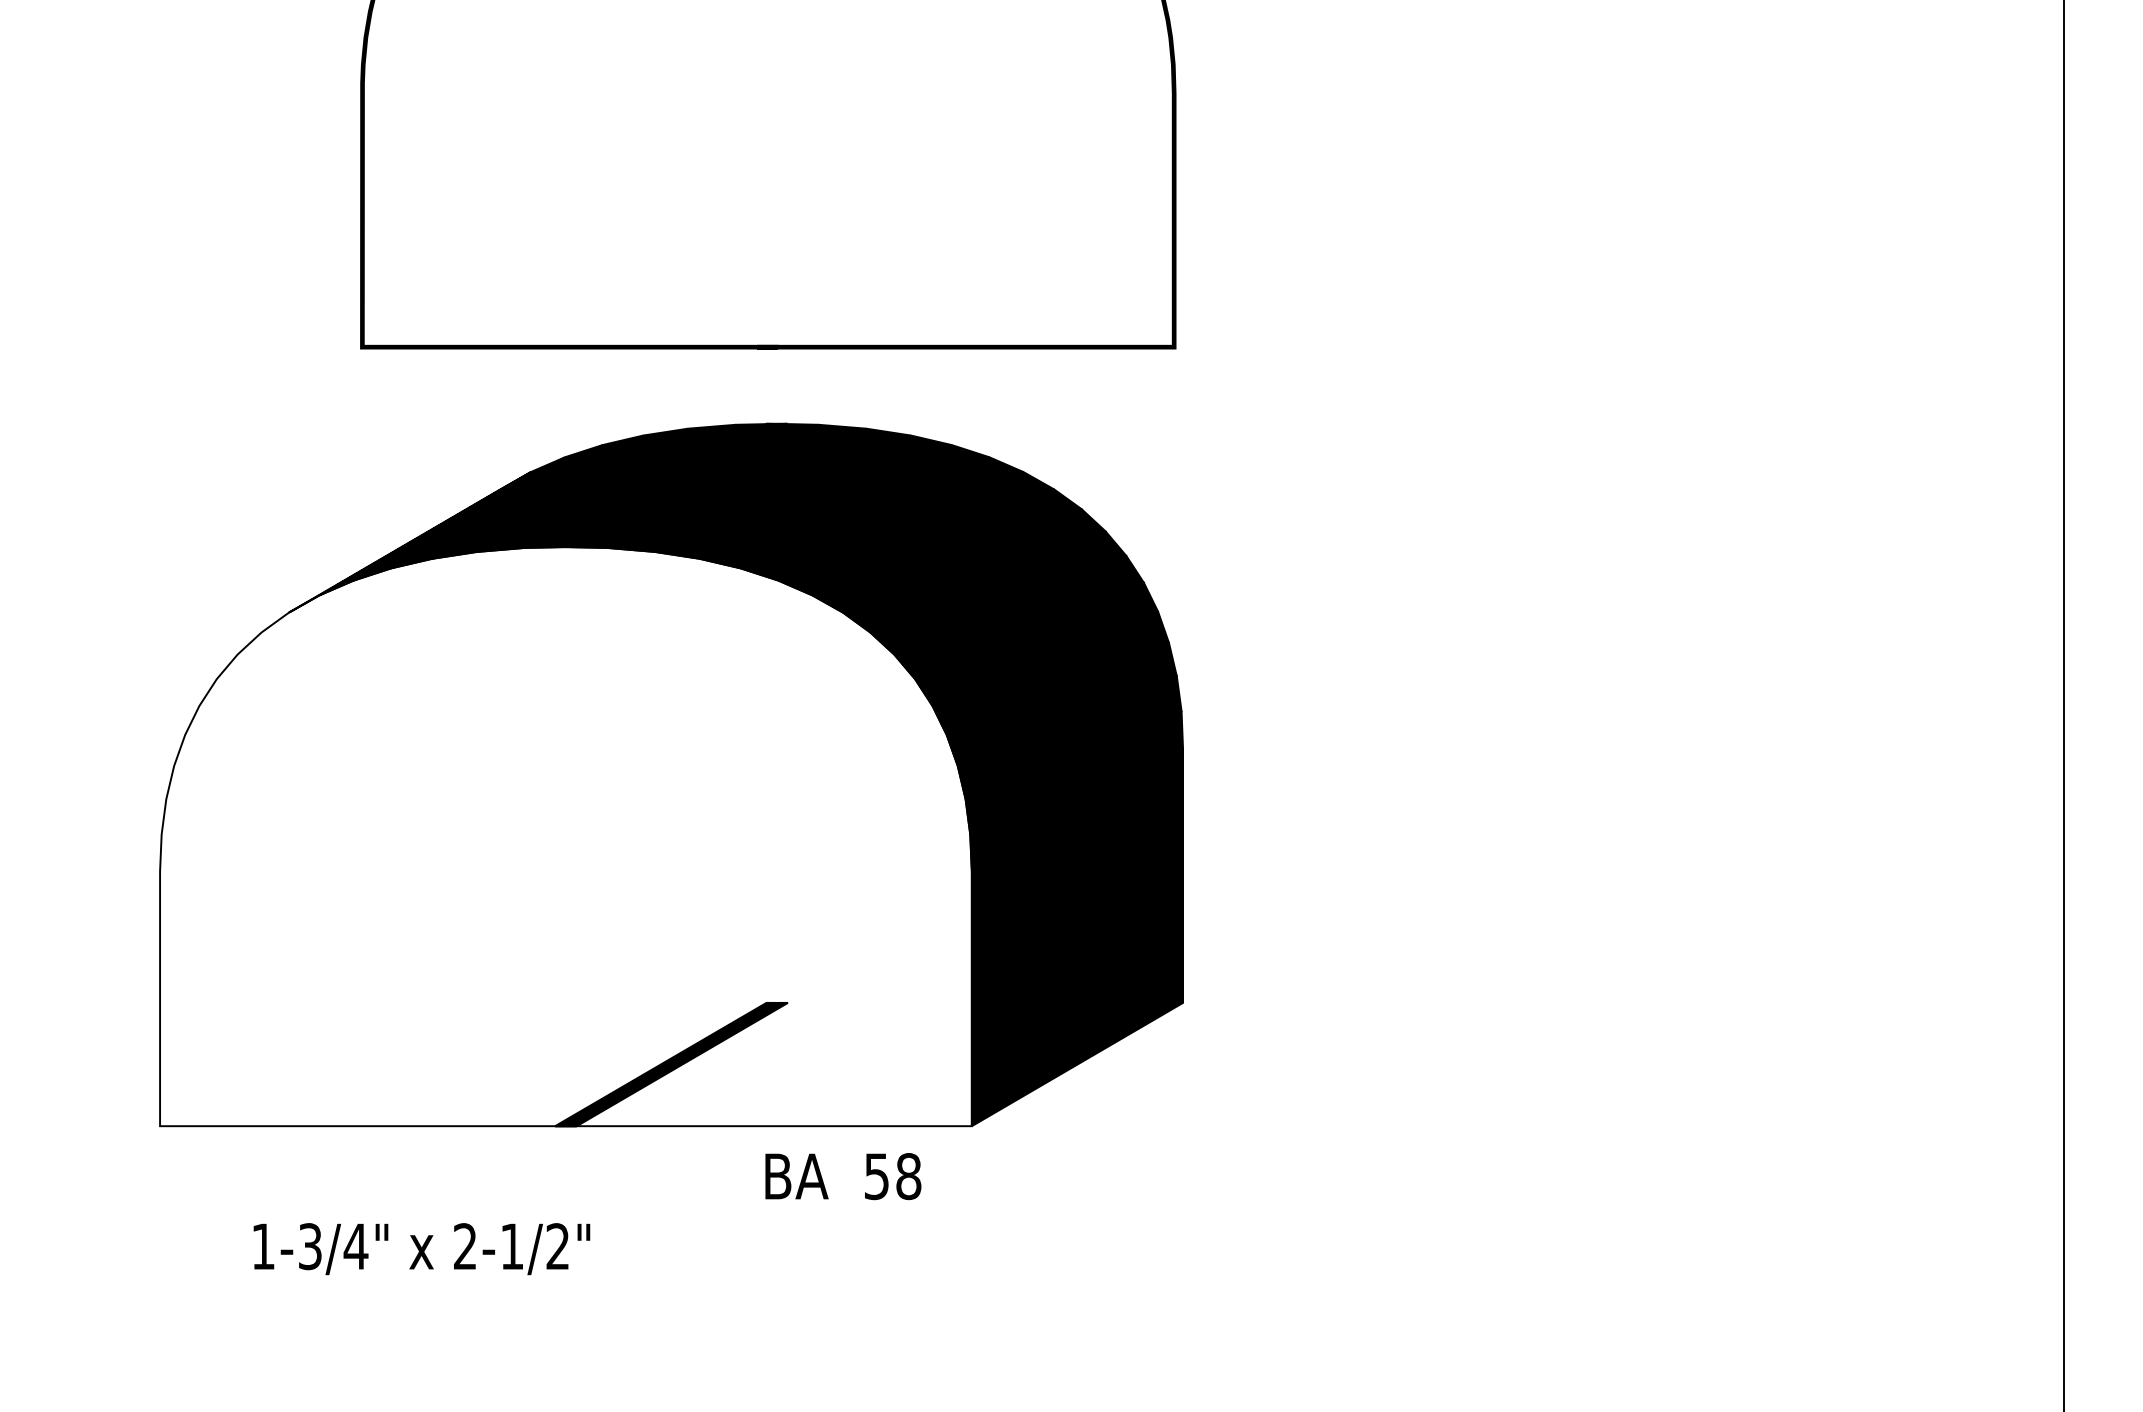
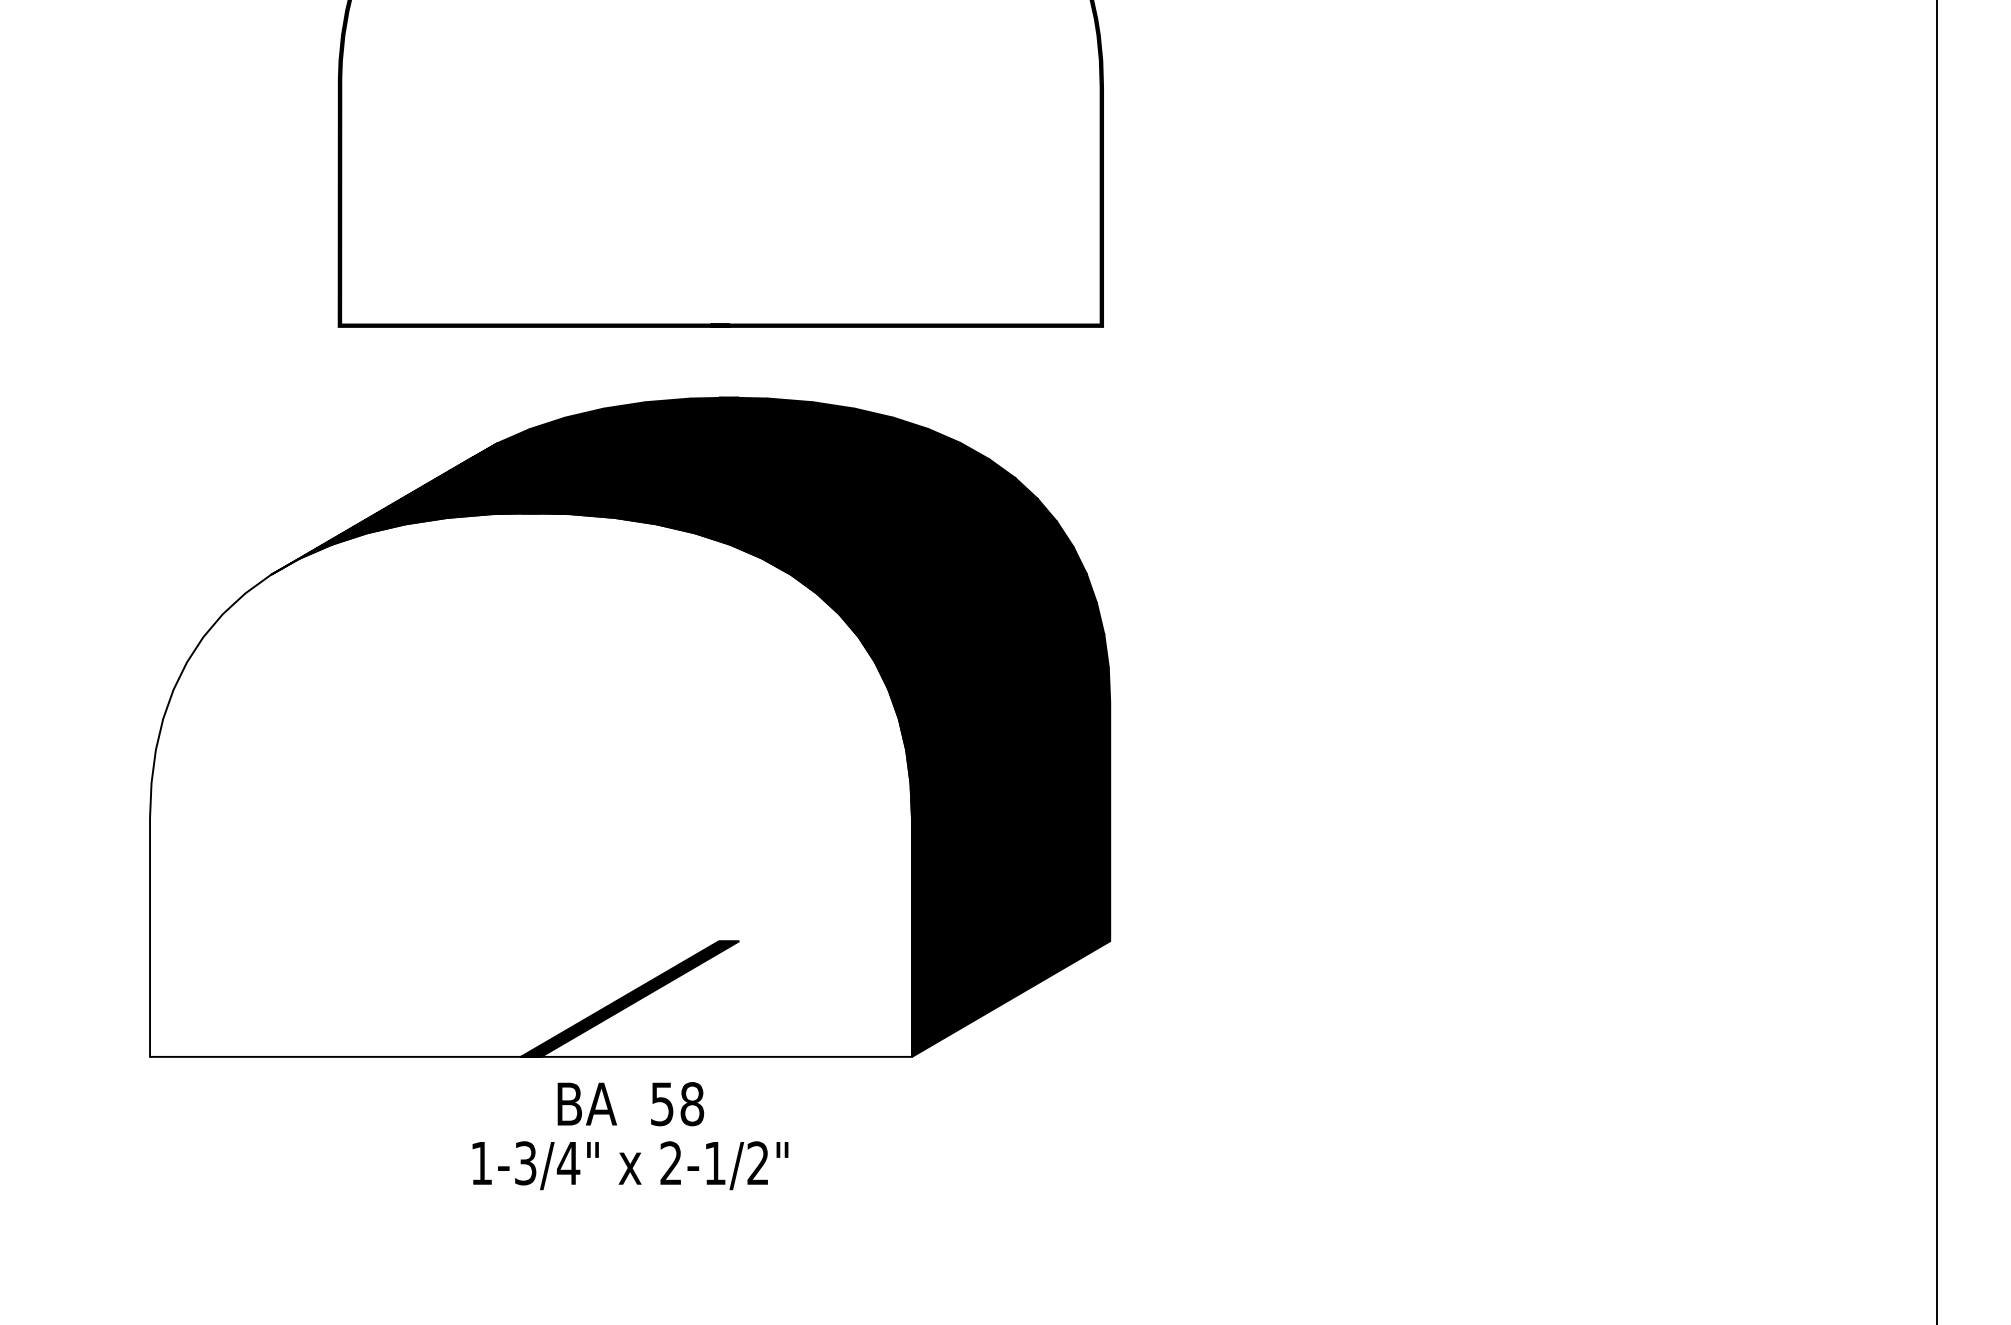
text: (843, 1176) -> (630, 1104), moved
text: (421, 1249) -> (630, 1166), moved

